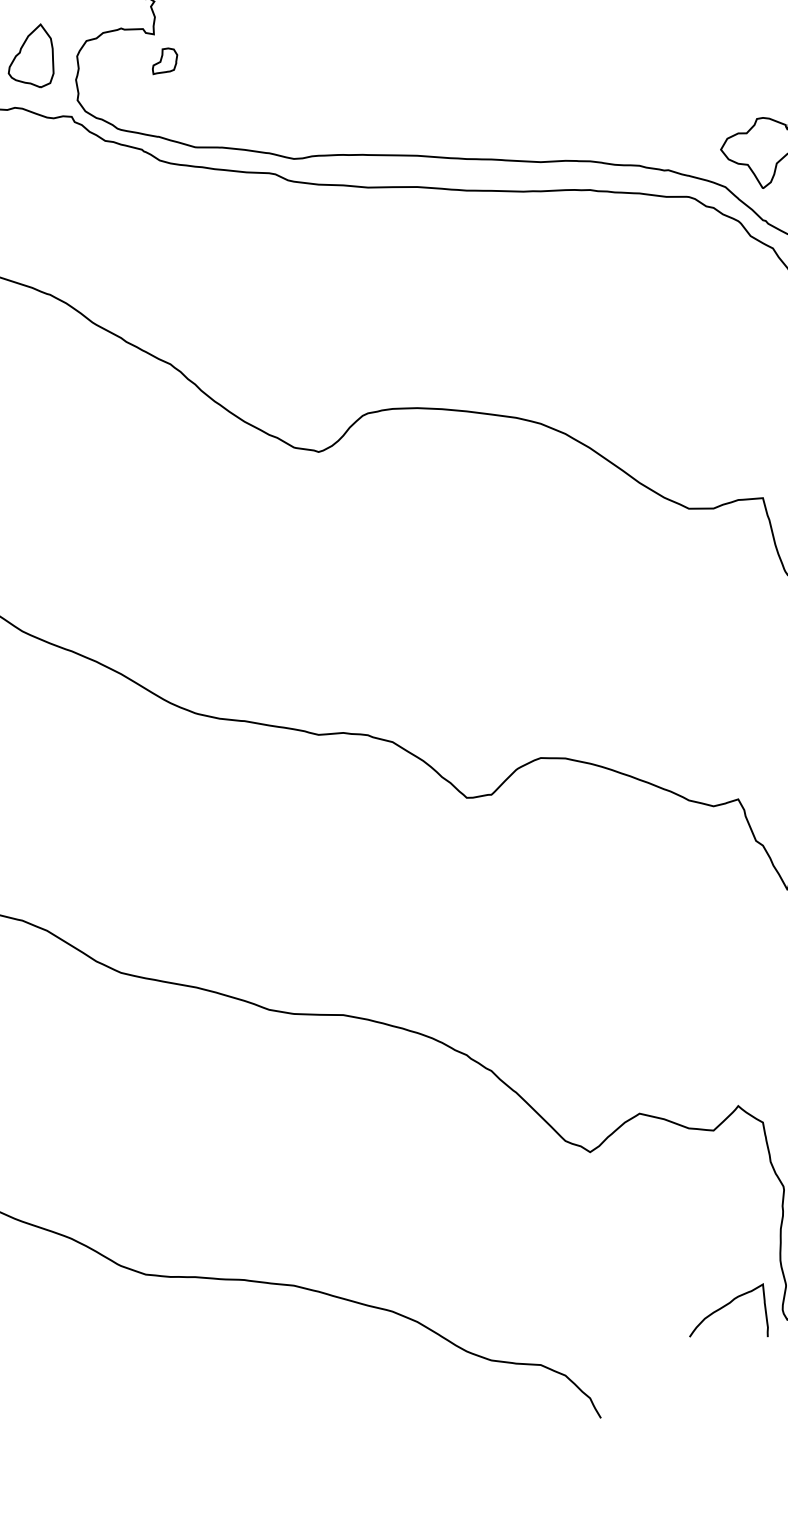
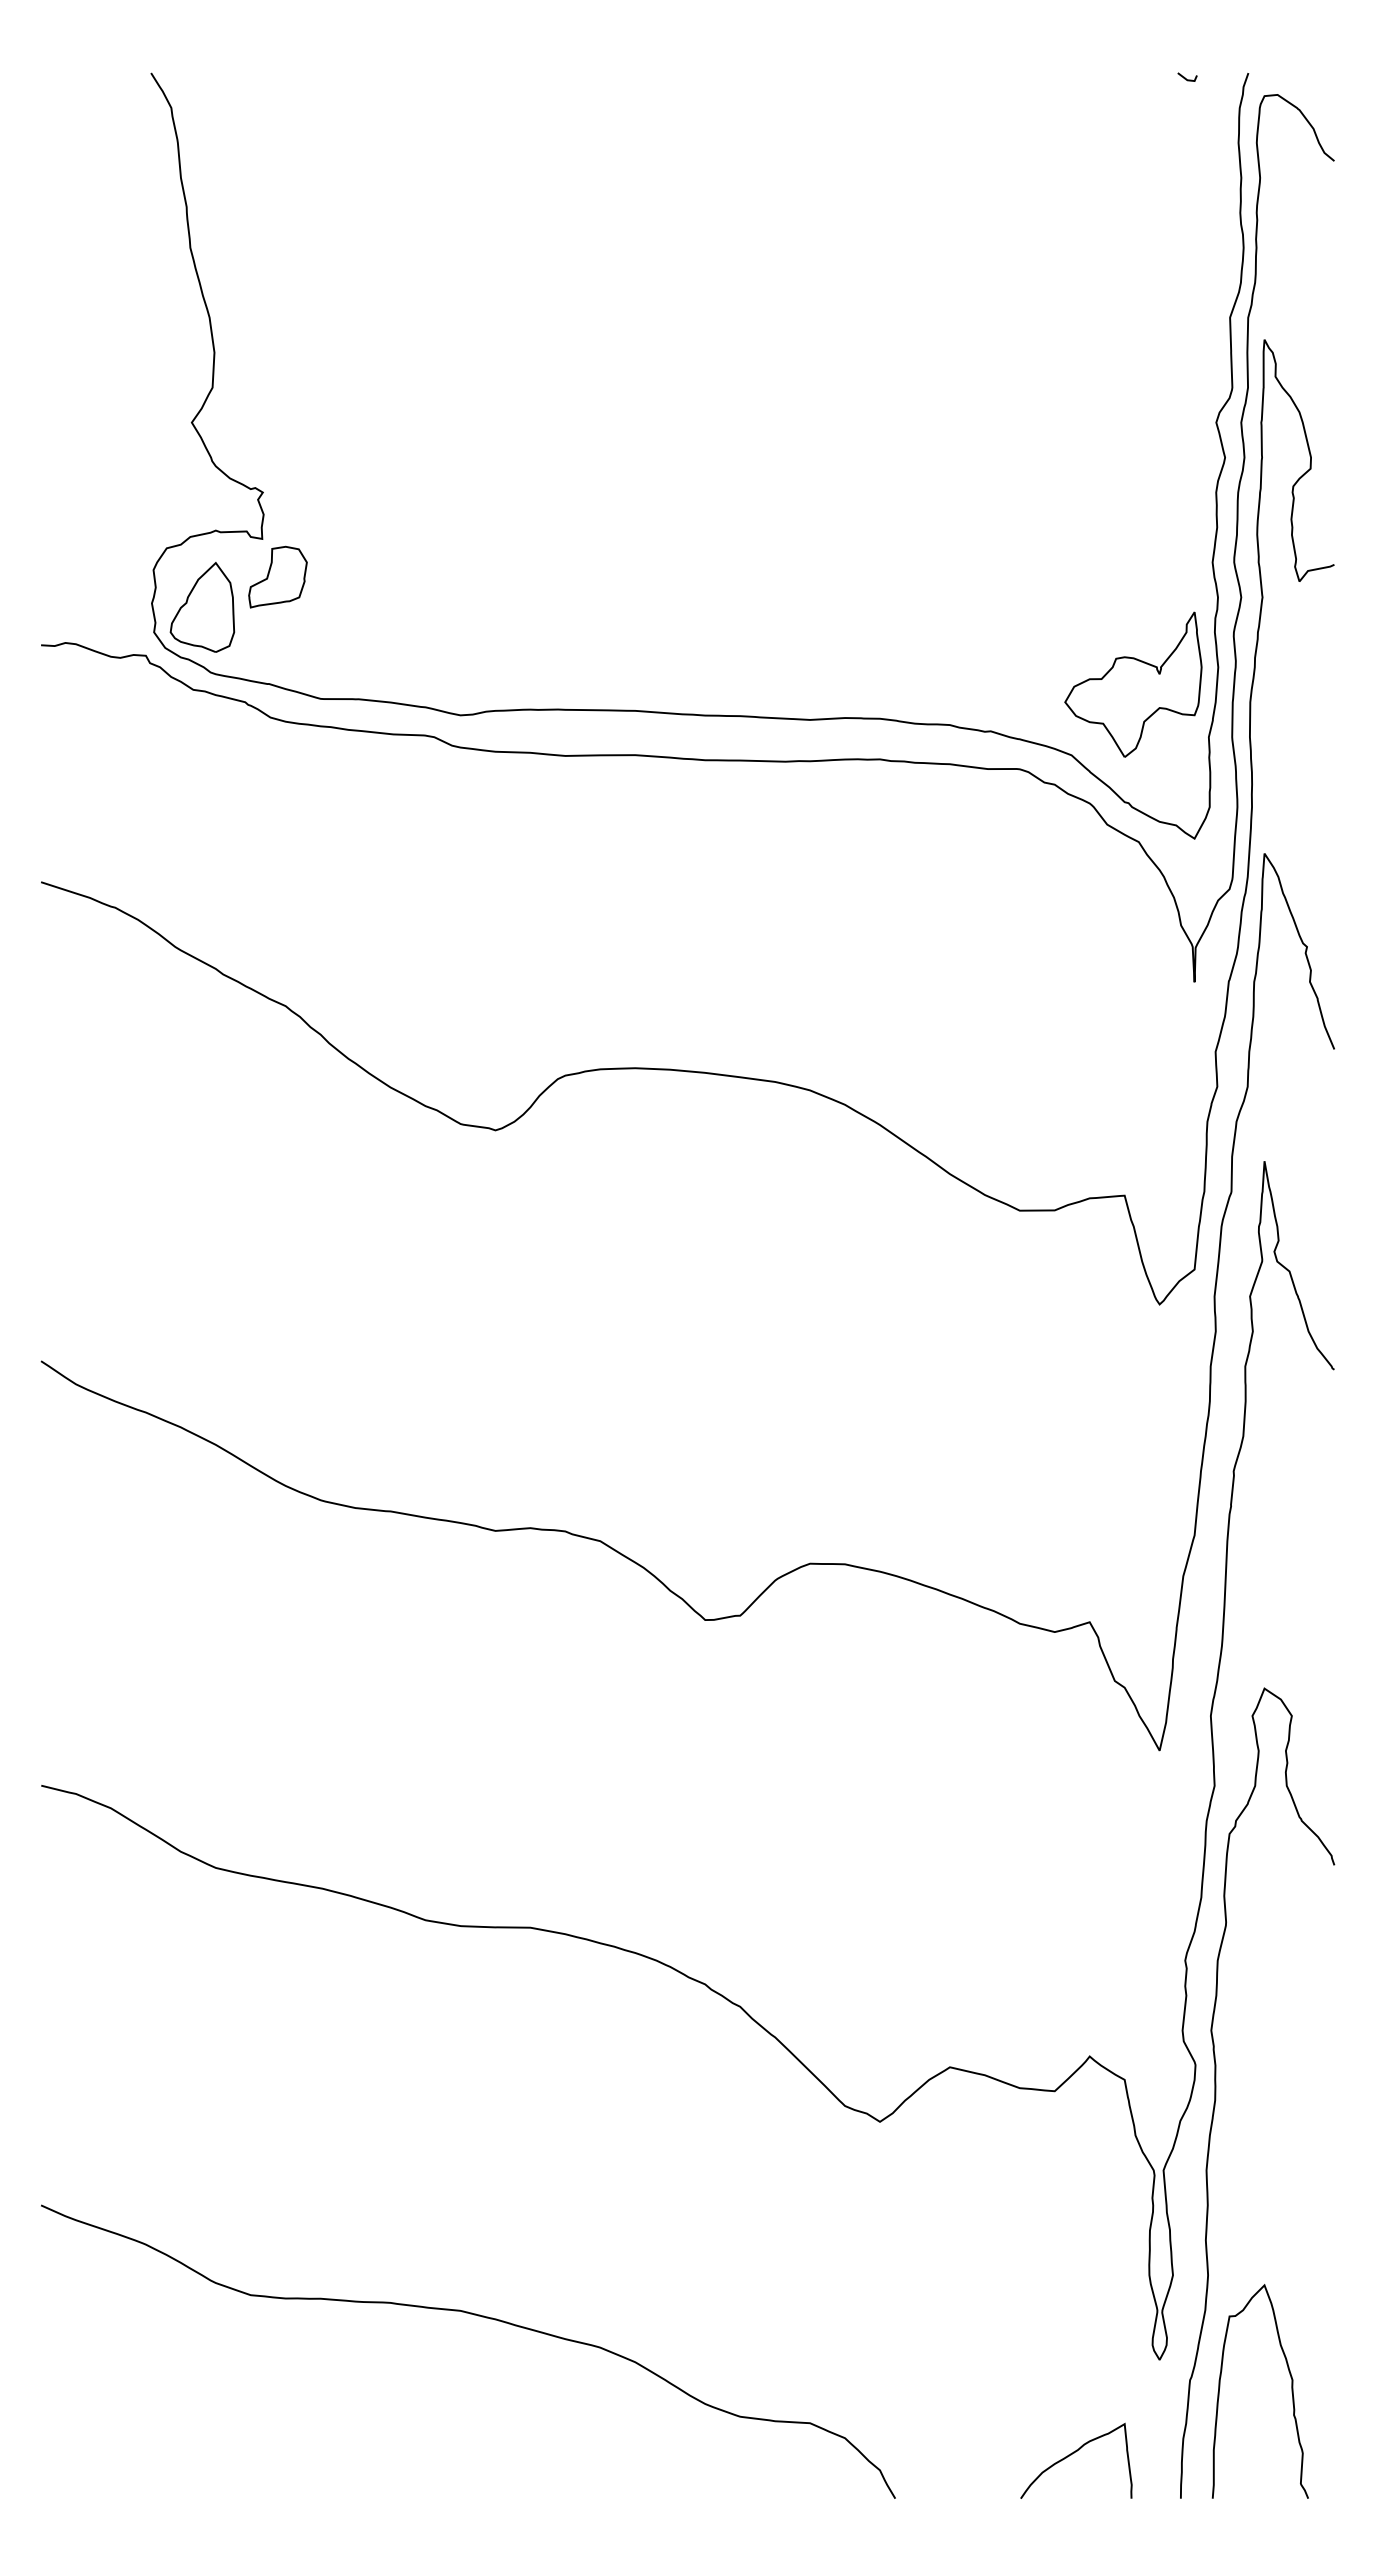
part: (31, 55) -> (202, 607), moved
part: (164, 60) -> (277, 576), size x1.67
curve: (725, 1306) -> (1071, 2455), moved

